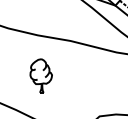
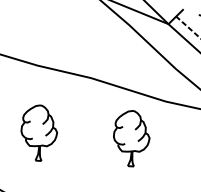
part: (96, 75) -> (130, 137), added

